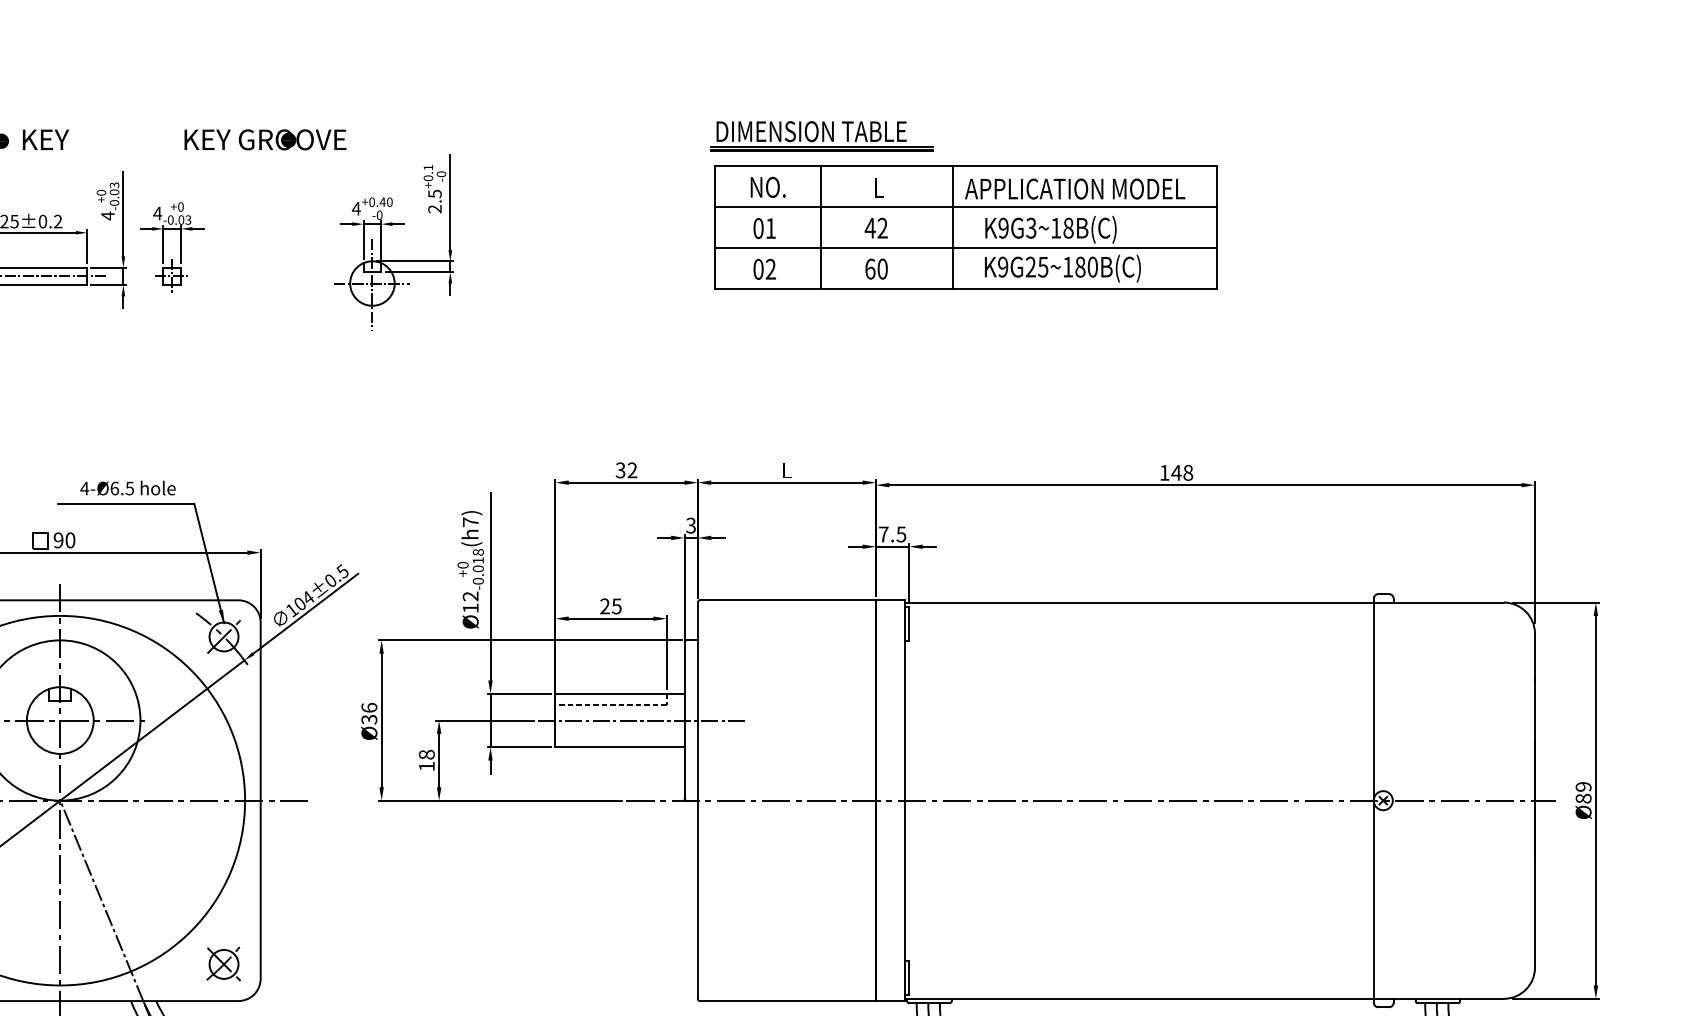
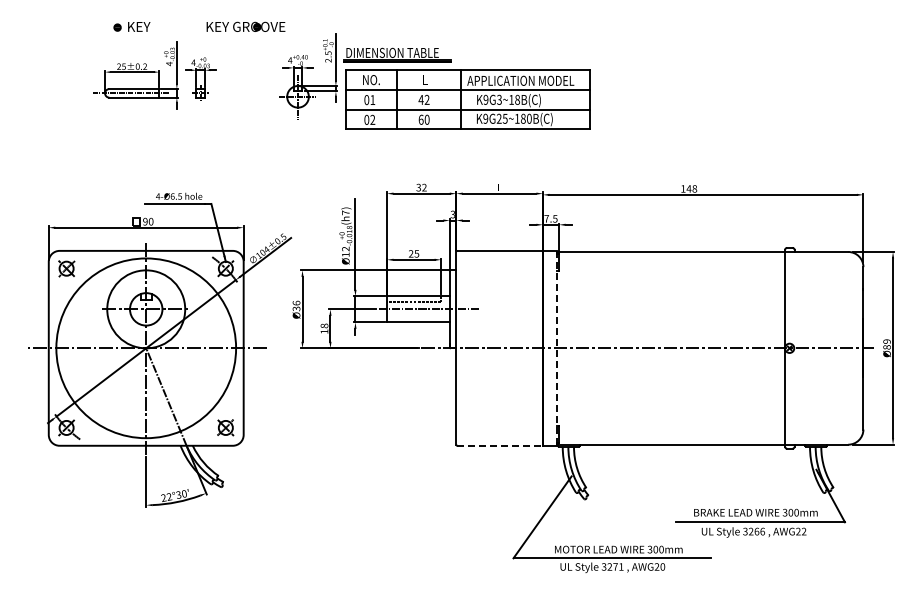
part: (963, 204) -> (466, 88), moved
line: (905, 801) -> (557, 348), solid -> dashed
line: (788, 1000) -> (500, 445), solid -> dashed

